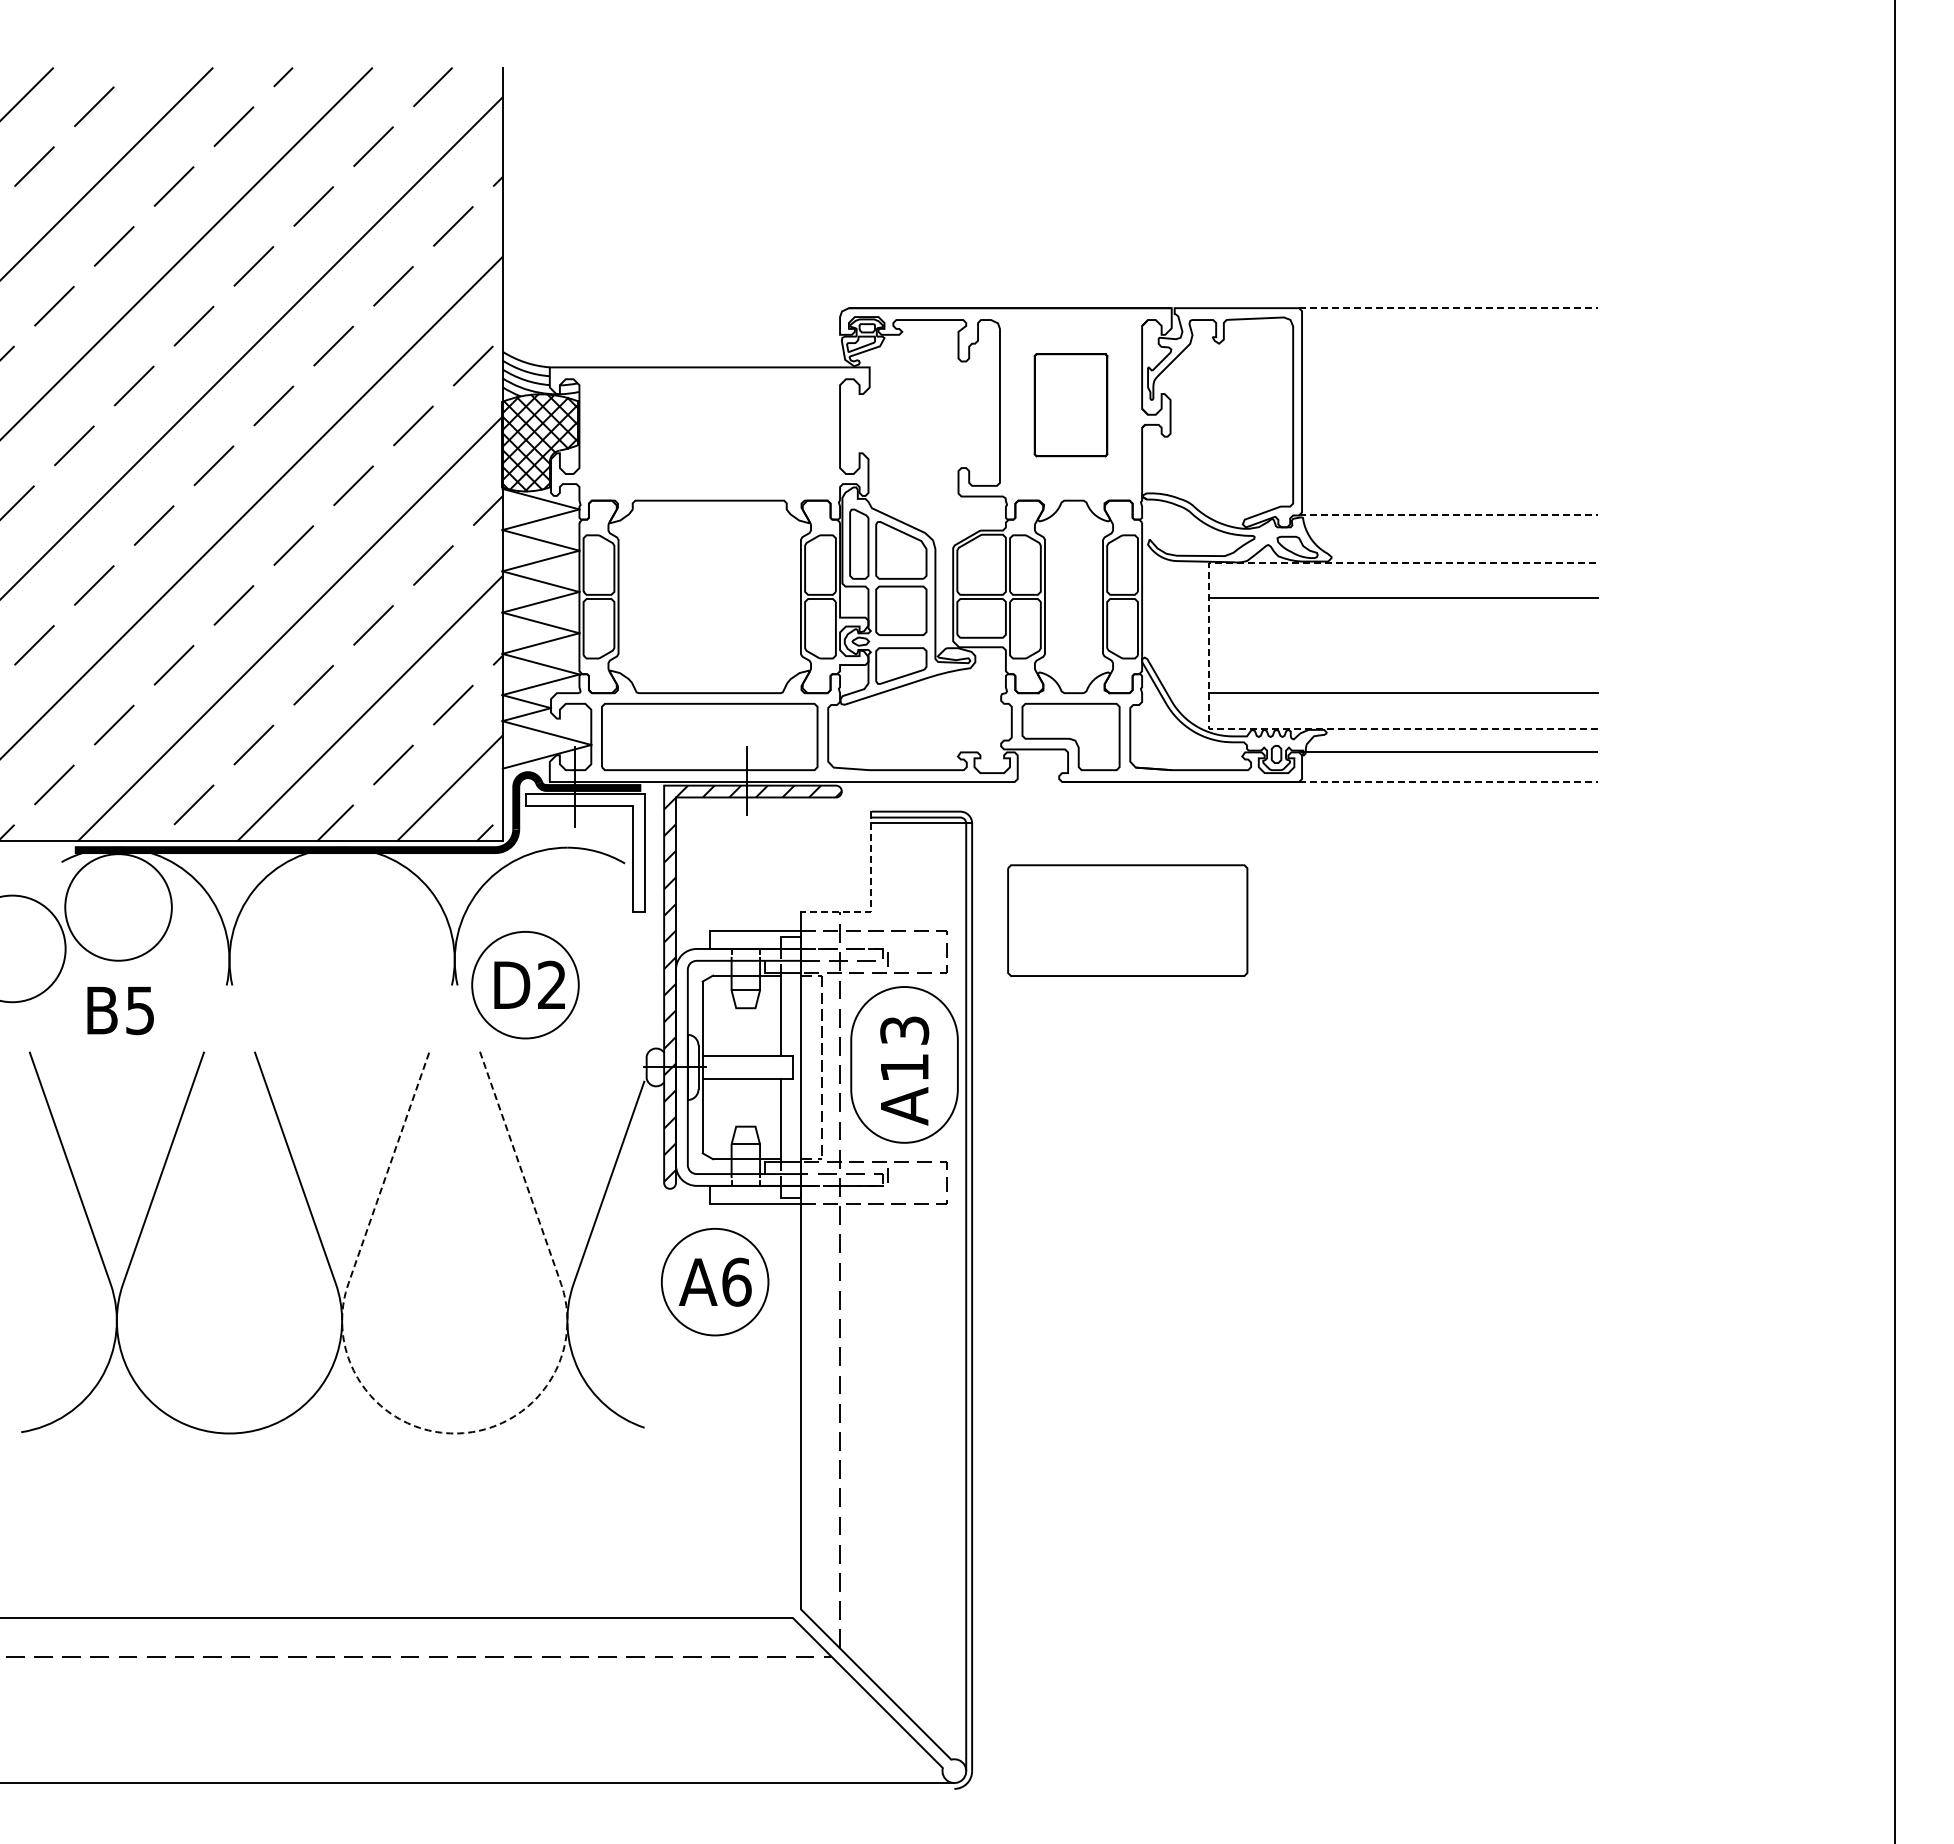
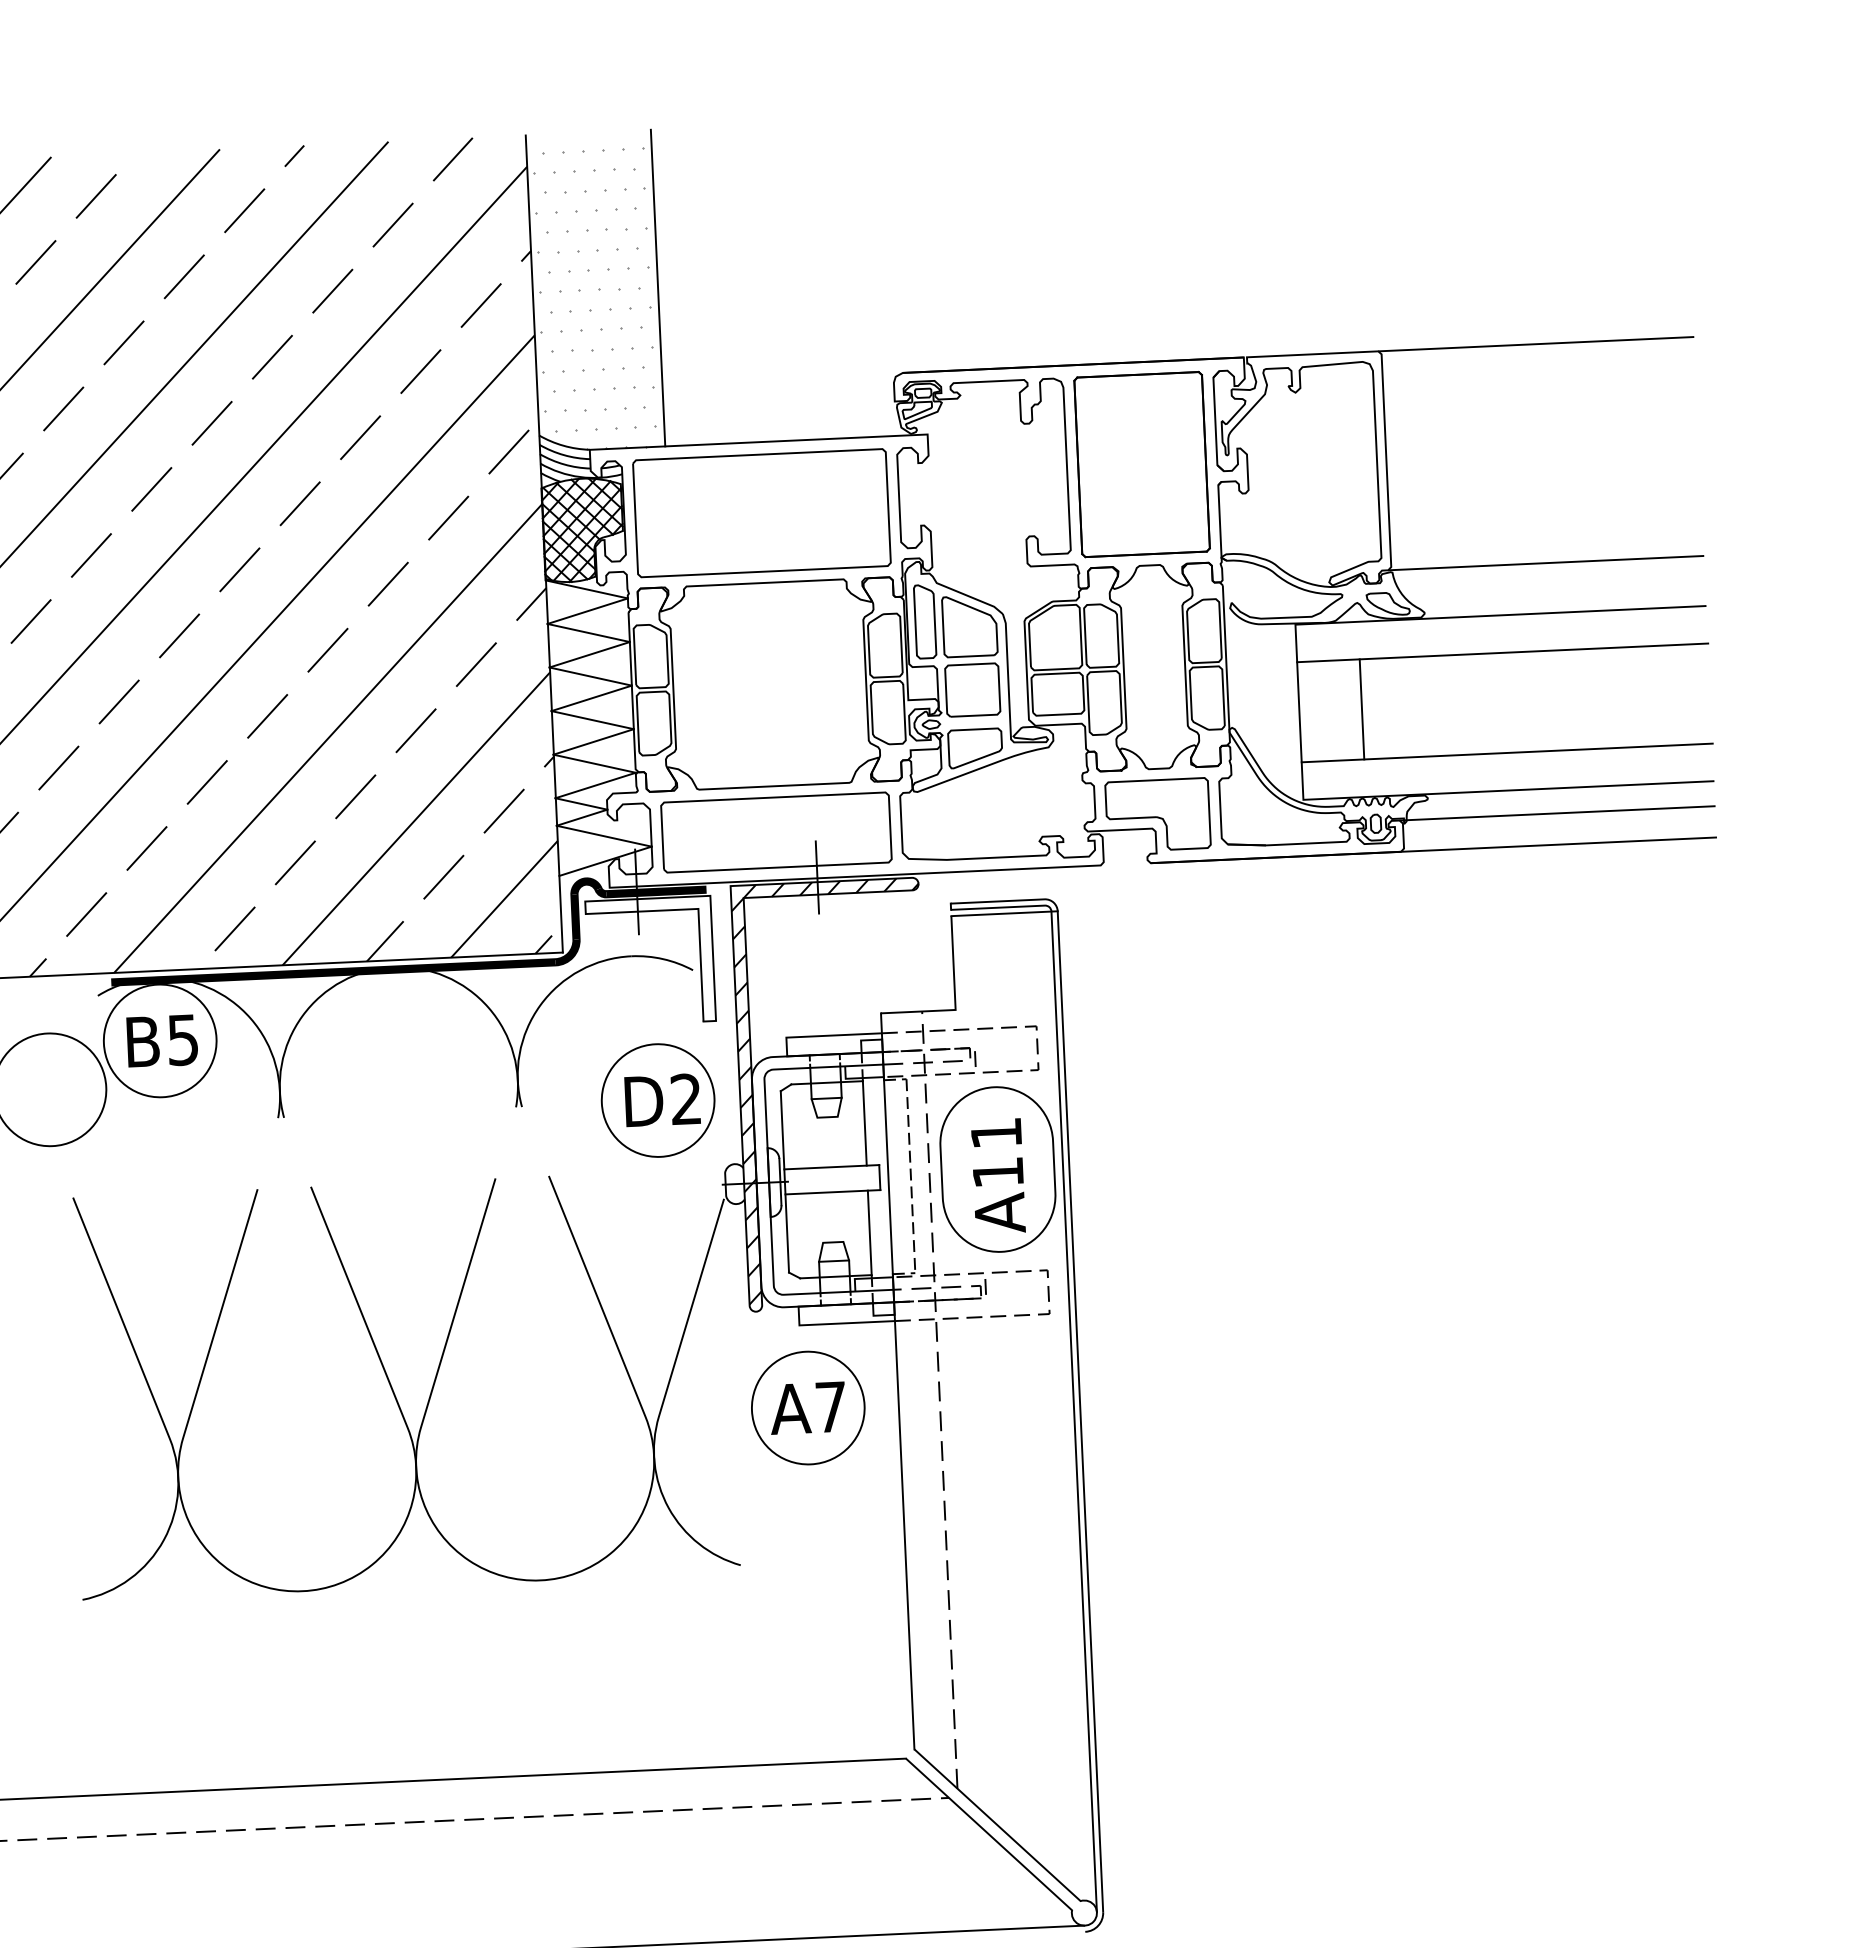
line: (621, 217) -> (658, 288), added
hatch: (560, 225) -> (594, 299), added
line: (1448, 308) -> (1536, 344), dashed -> solid
part: (1070, 405) -> (1141, 465), size x1.67
line: (1448, 515) -> (1546, 563), dashed -> solid
line: (1209, 645) -> (1299, 711), dashed -> solid
line: (1268, 645) -> (1362, 709), added
line: (1448, 782) -> (1558, 845), dashed -> solid
line: (871, 904) -> (955, 1001), dashed -> solid
part: (1127, 920) -> (761, 513), moved
part: (525, 985) -> (658, 1100), moved
text: (120, 1011) -> (162, 1041), moved
text: (904, 1030) -> (996, 1133), A13 -> A11
text: (736, 1281) -> (830, 1406), A6 -> A7
line: (454, 1433) -> (540, 1580), dashed -> solid

